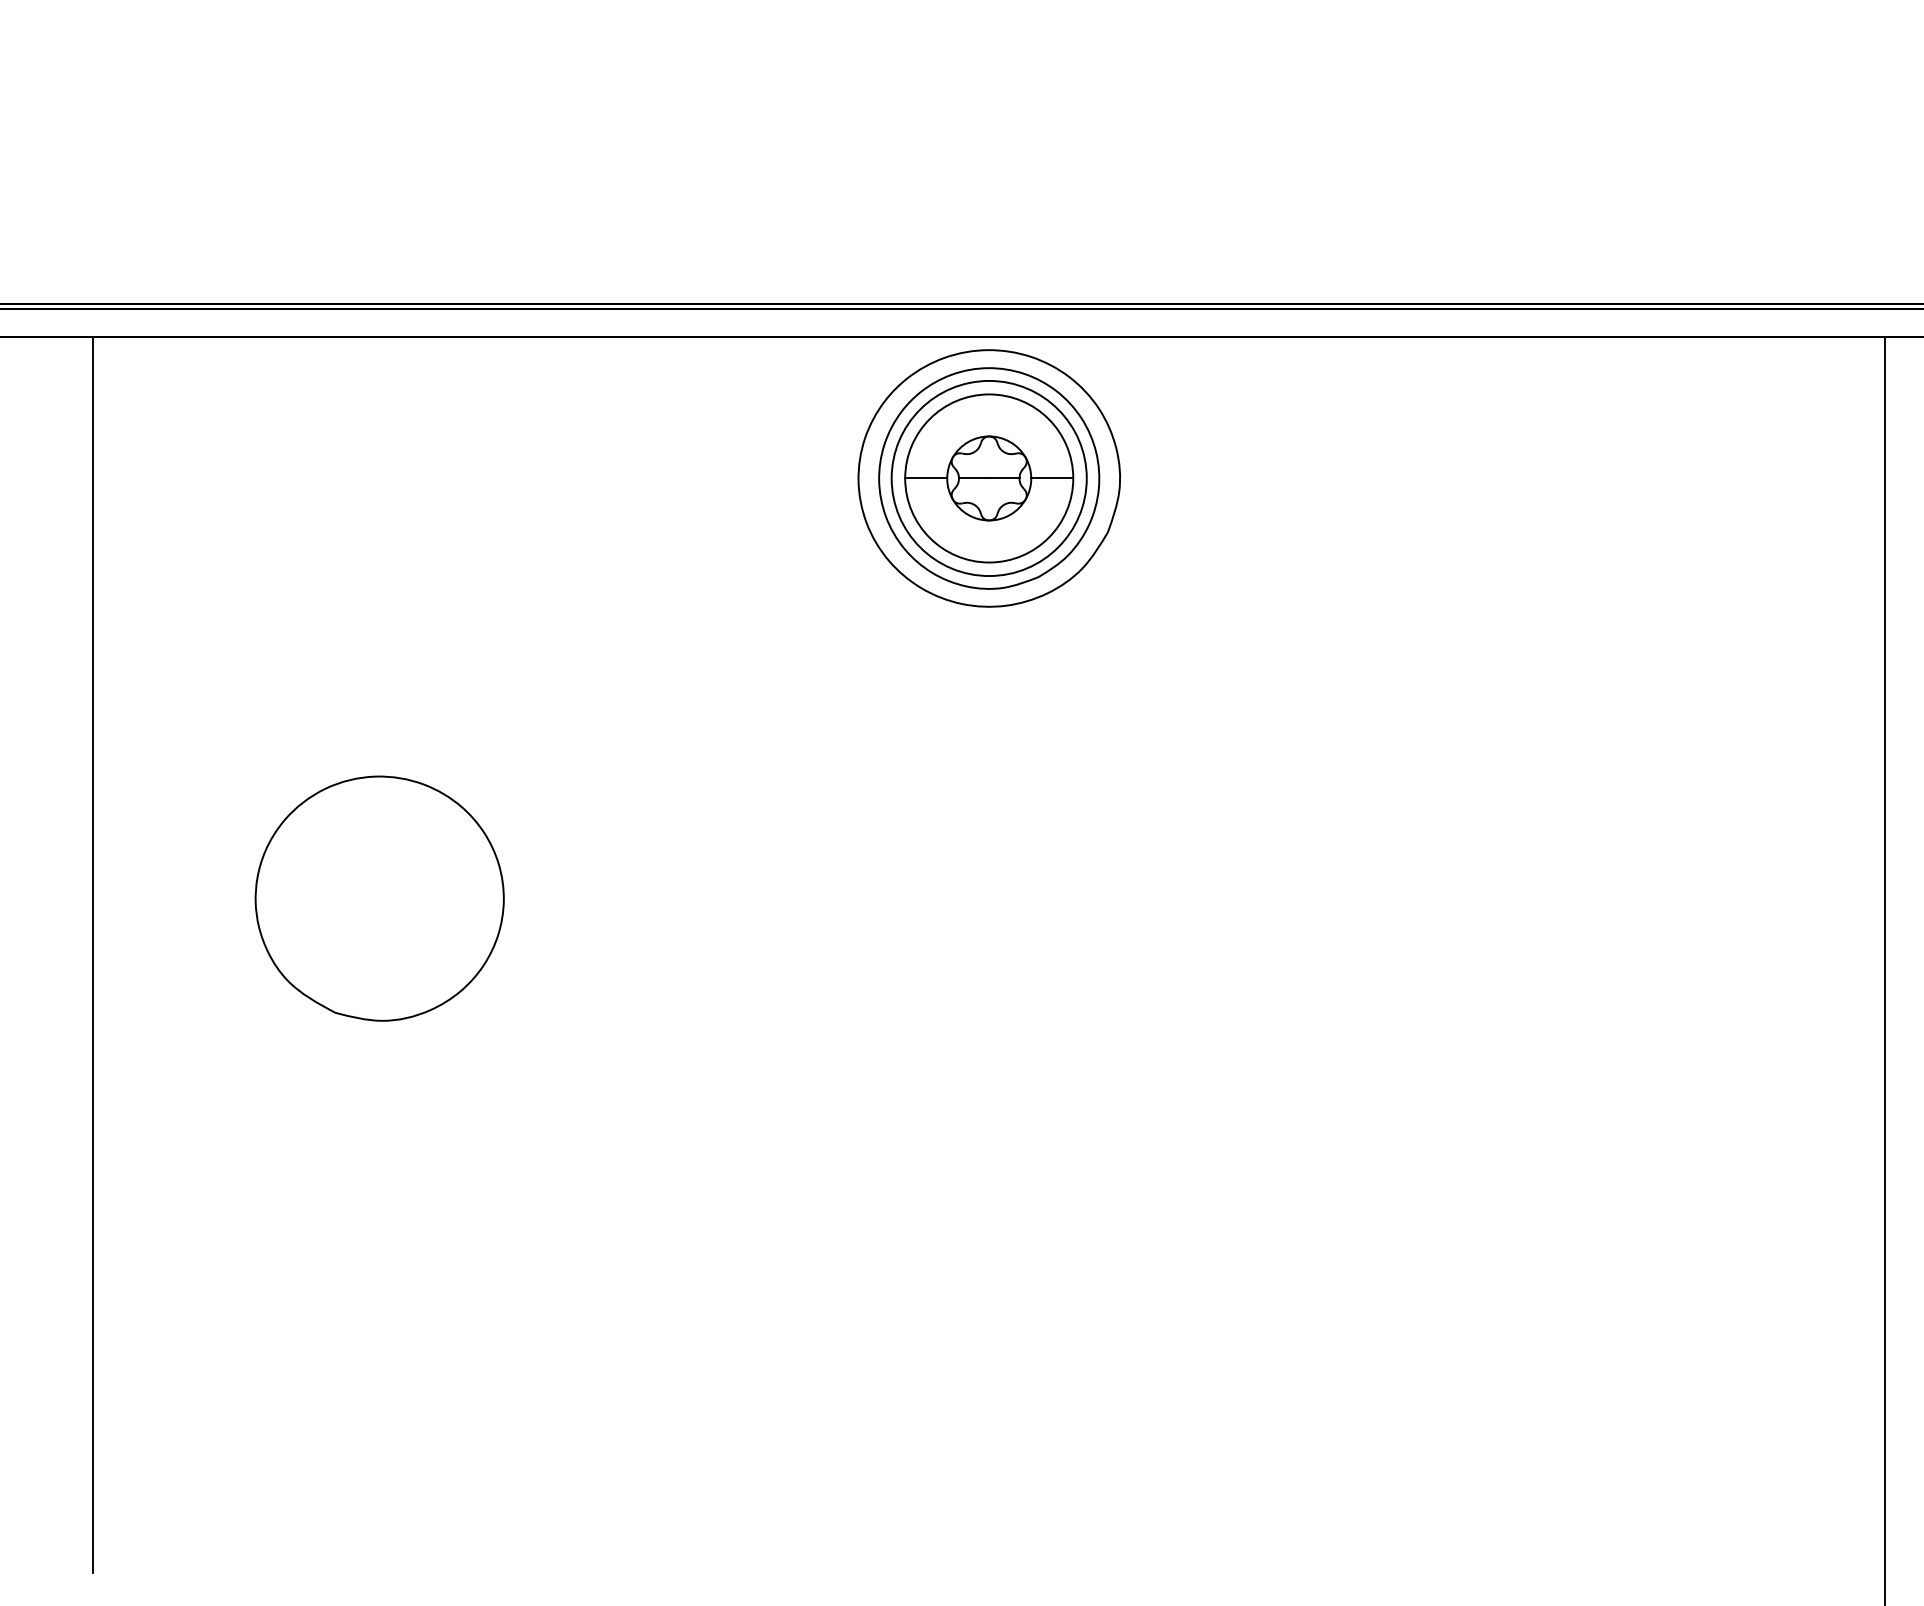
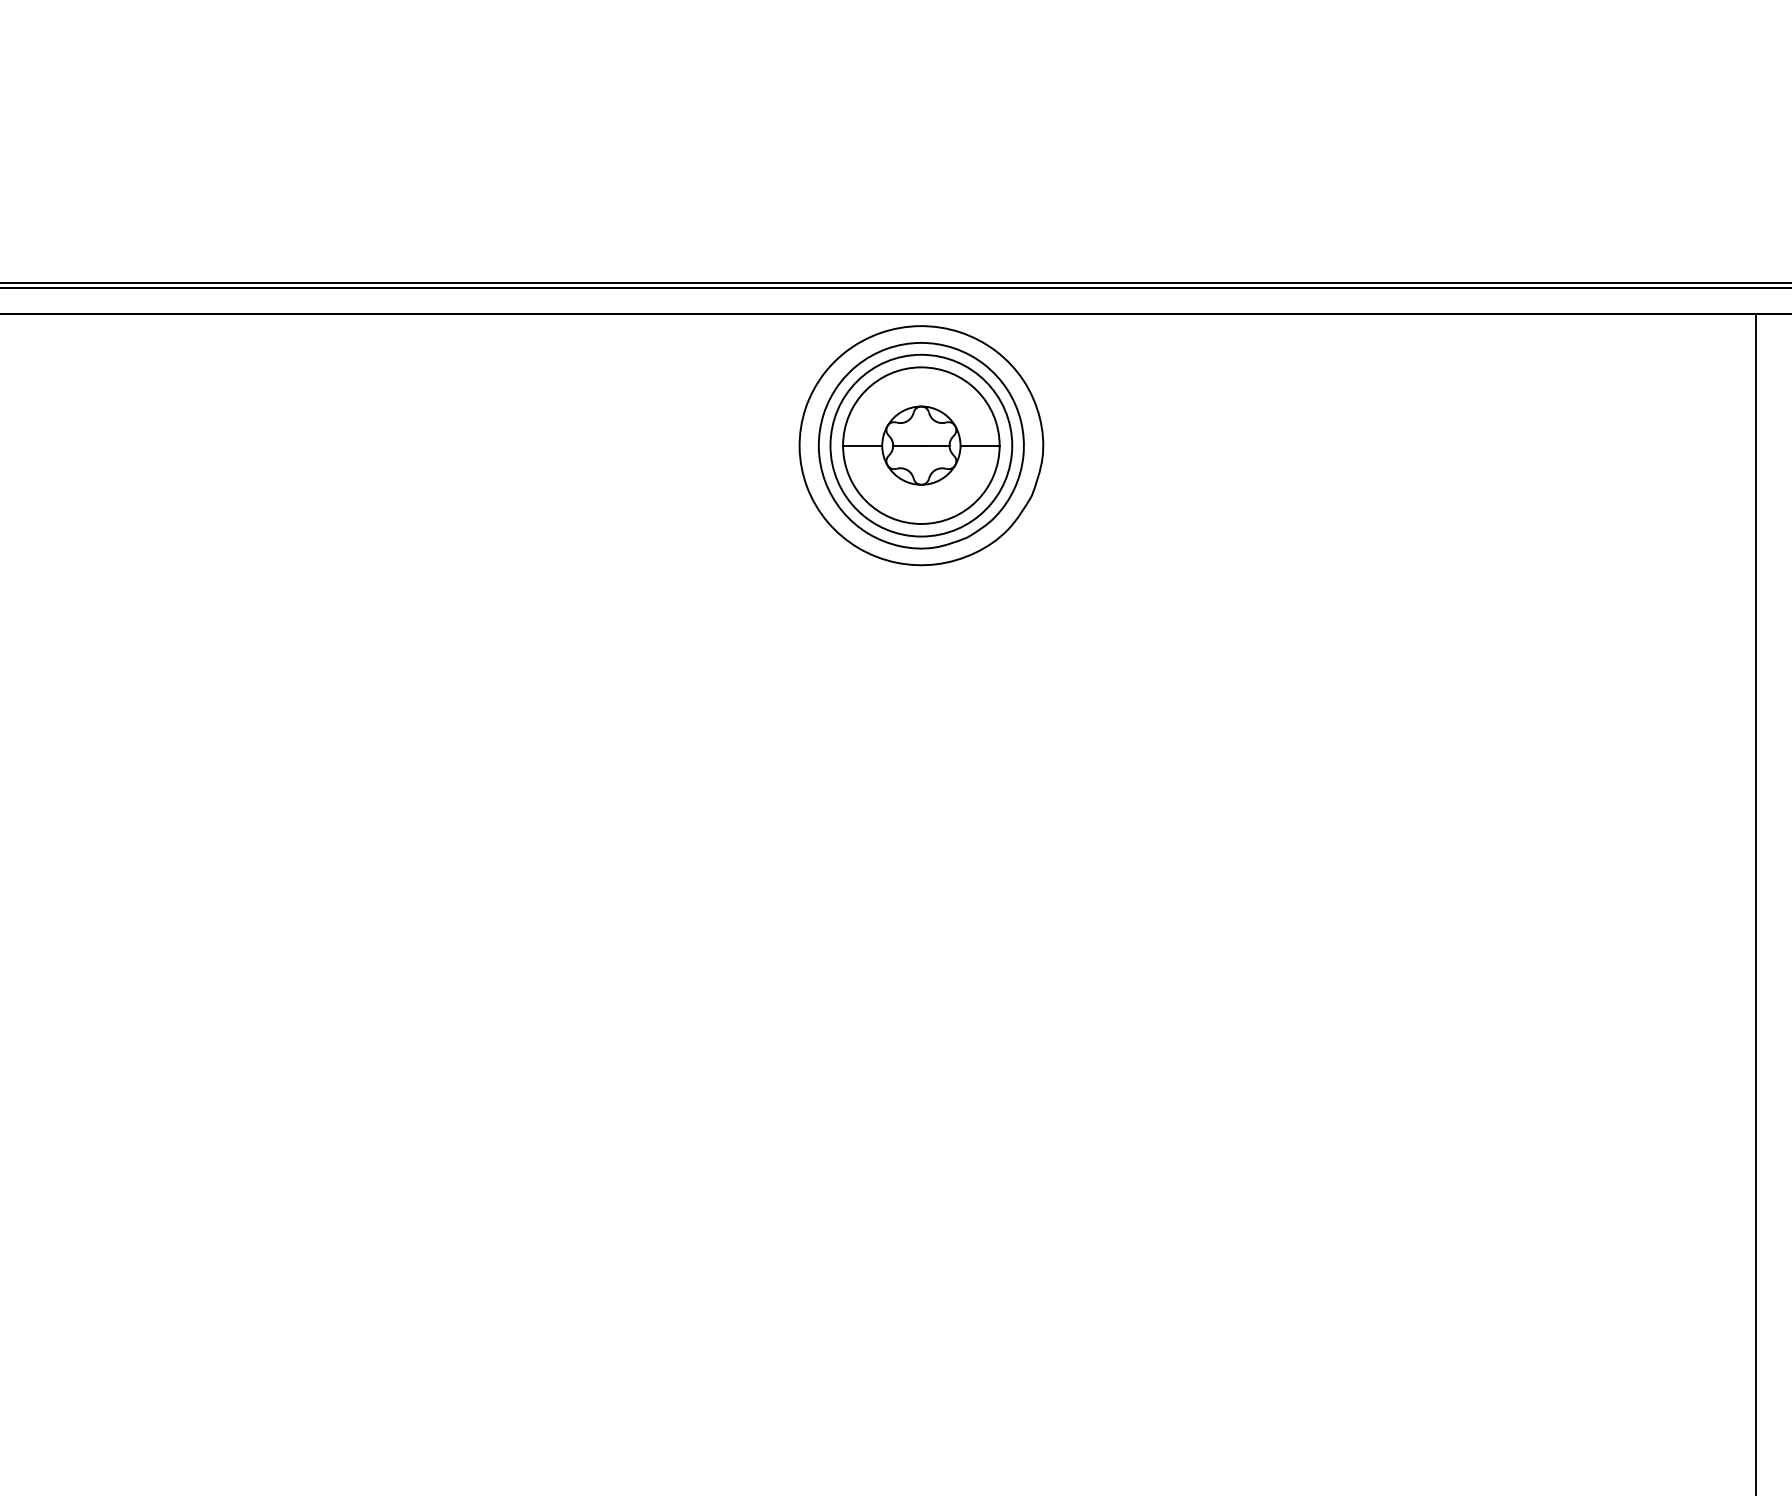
part: (379, 898) -> (353, 836), removed
line: (93, 955) -> (86, 890), removed

